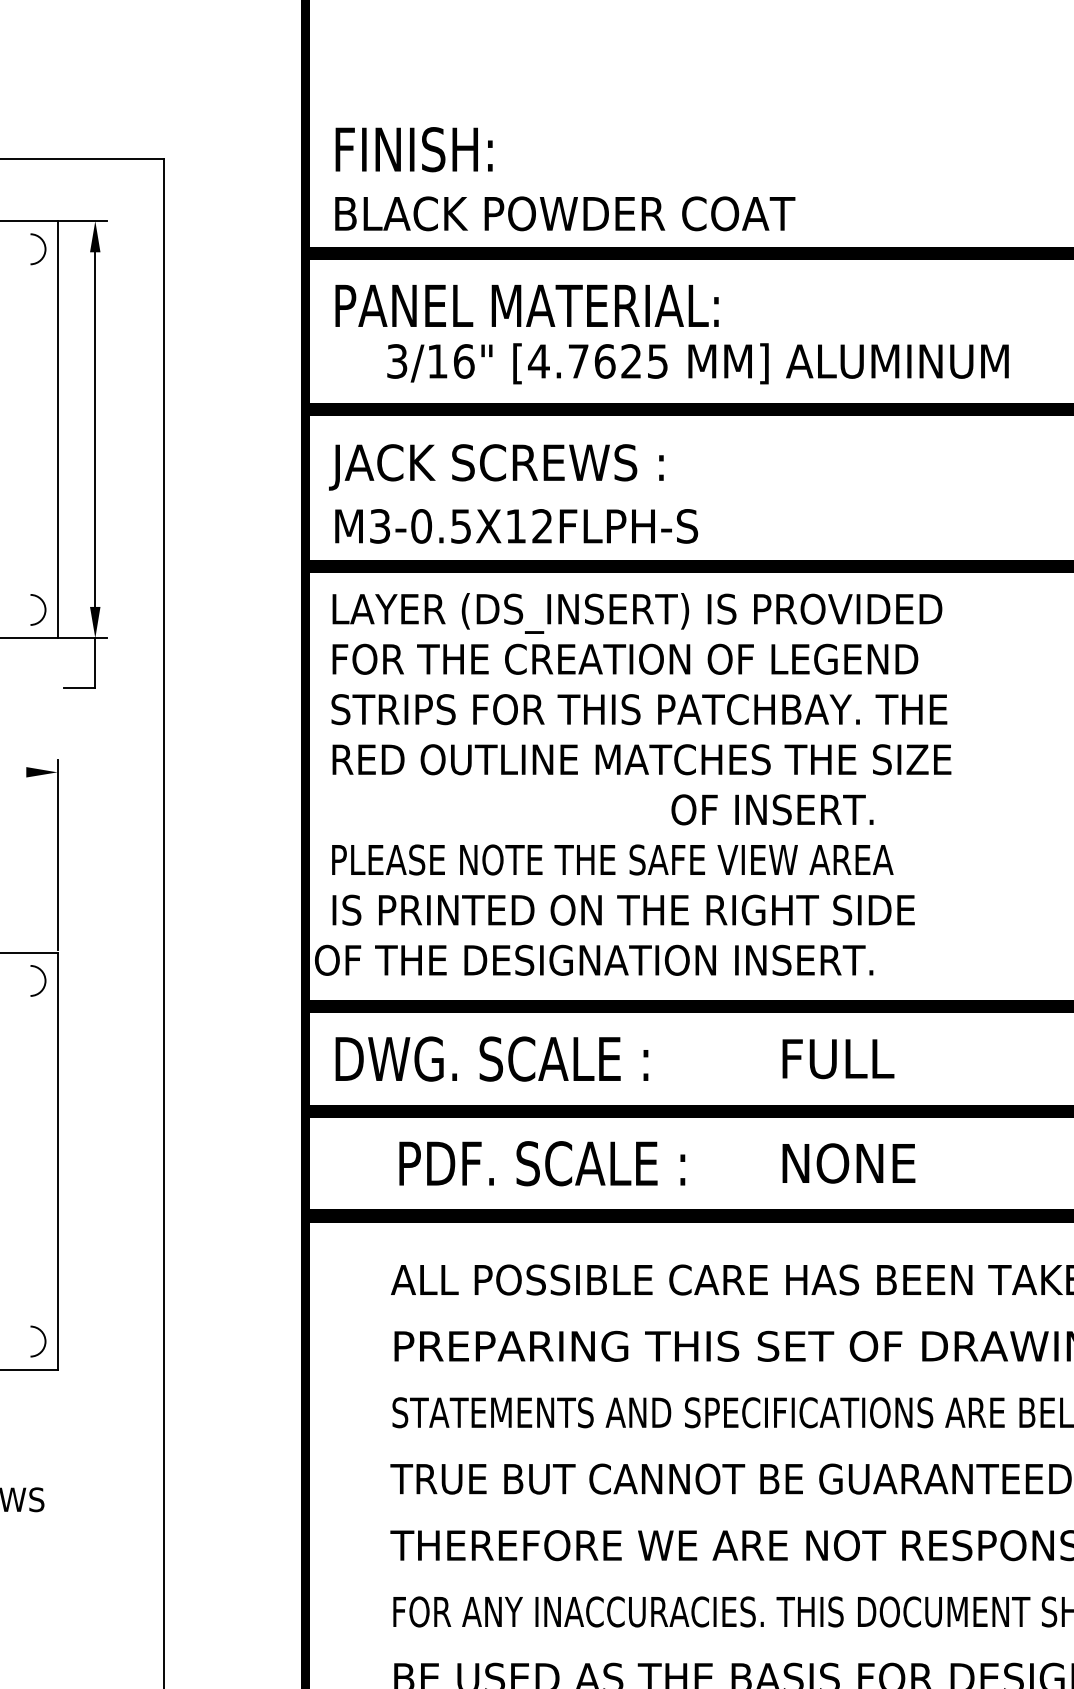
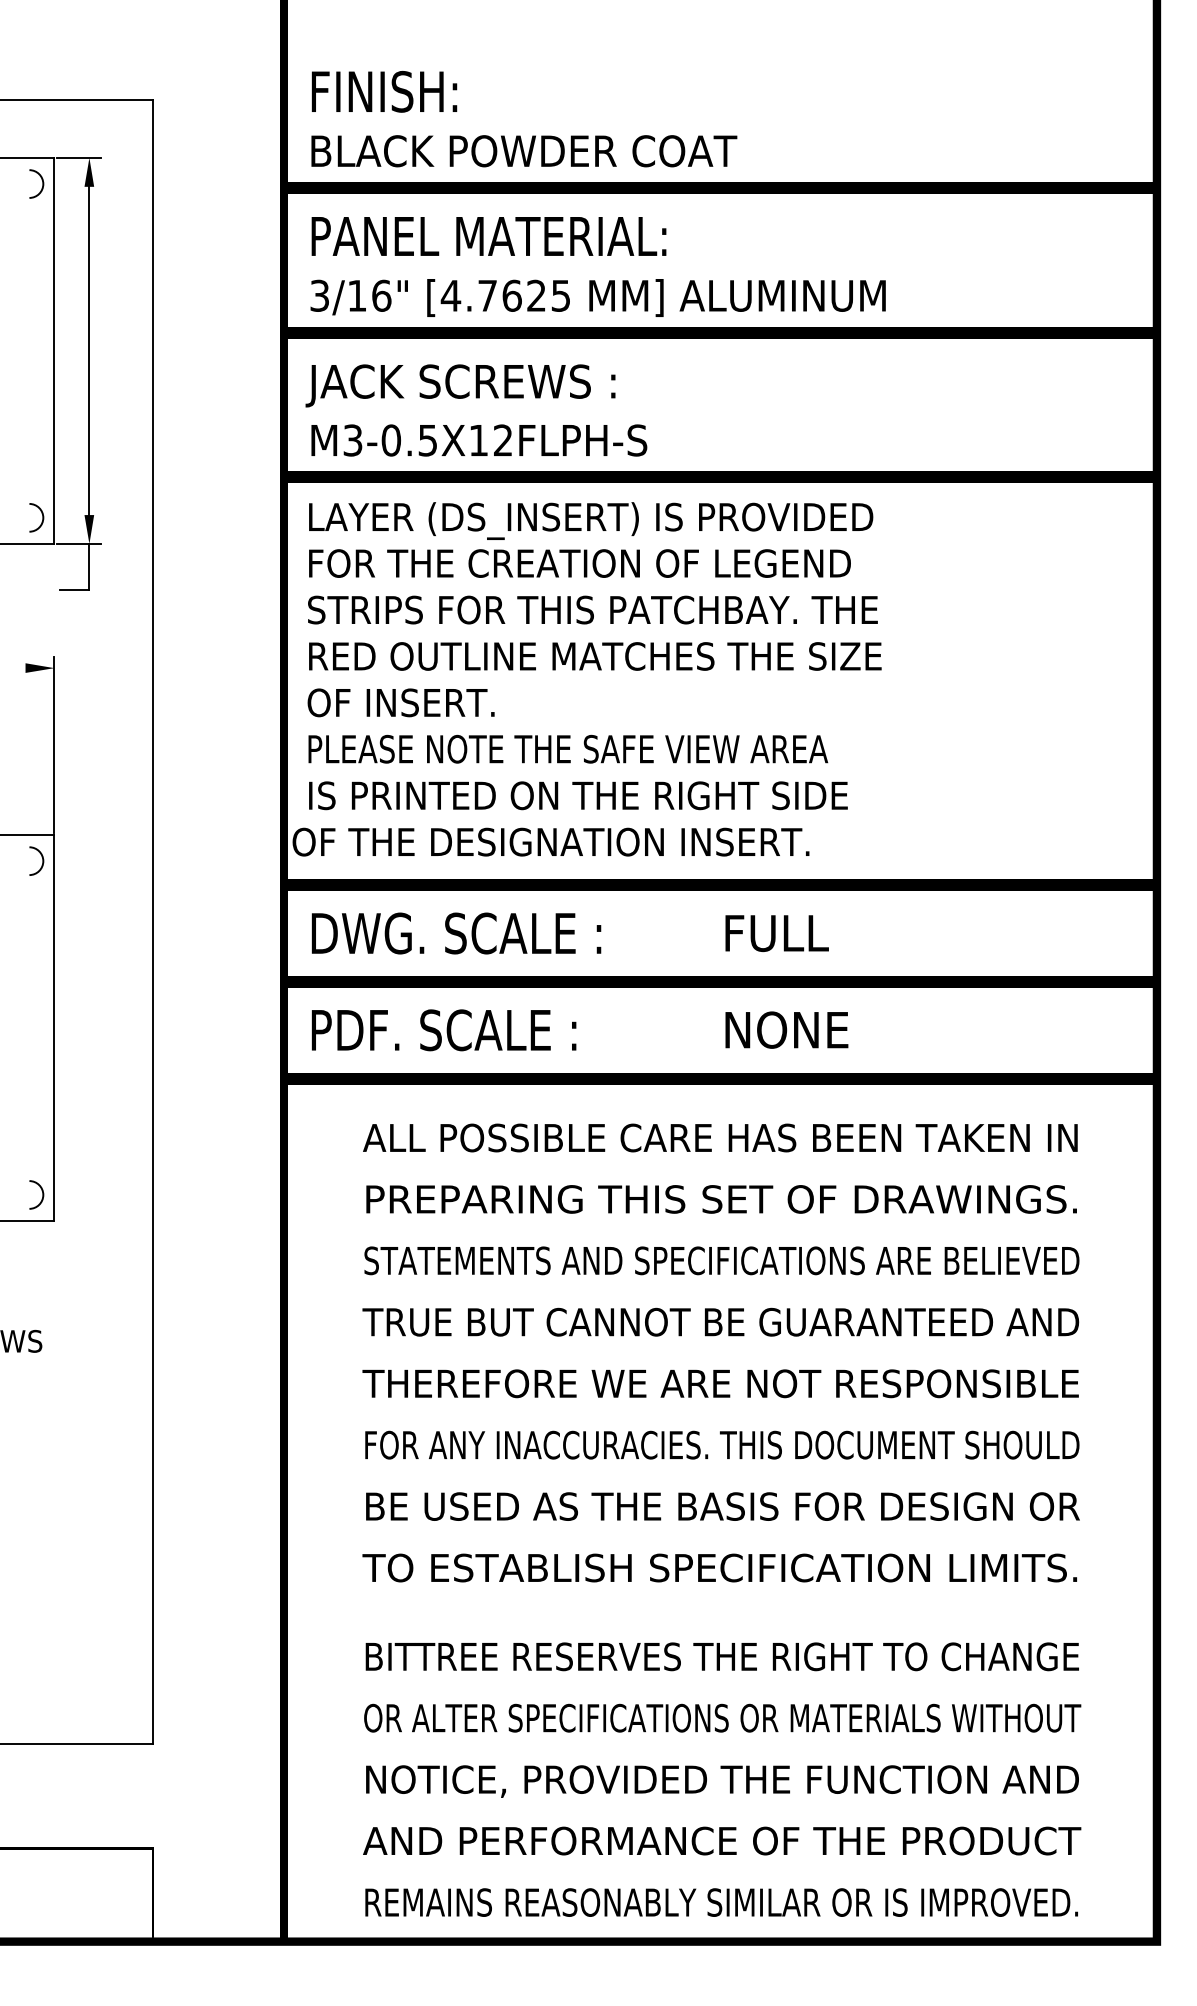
text: (697, 363) -> (597, 297), moved
text: (771, 809) -> (400, 702), moved
text: (541, 1163) -> (443, 1030), moved

